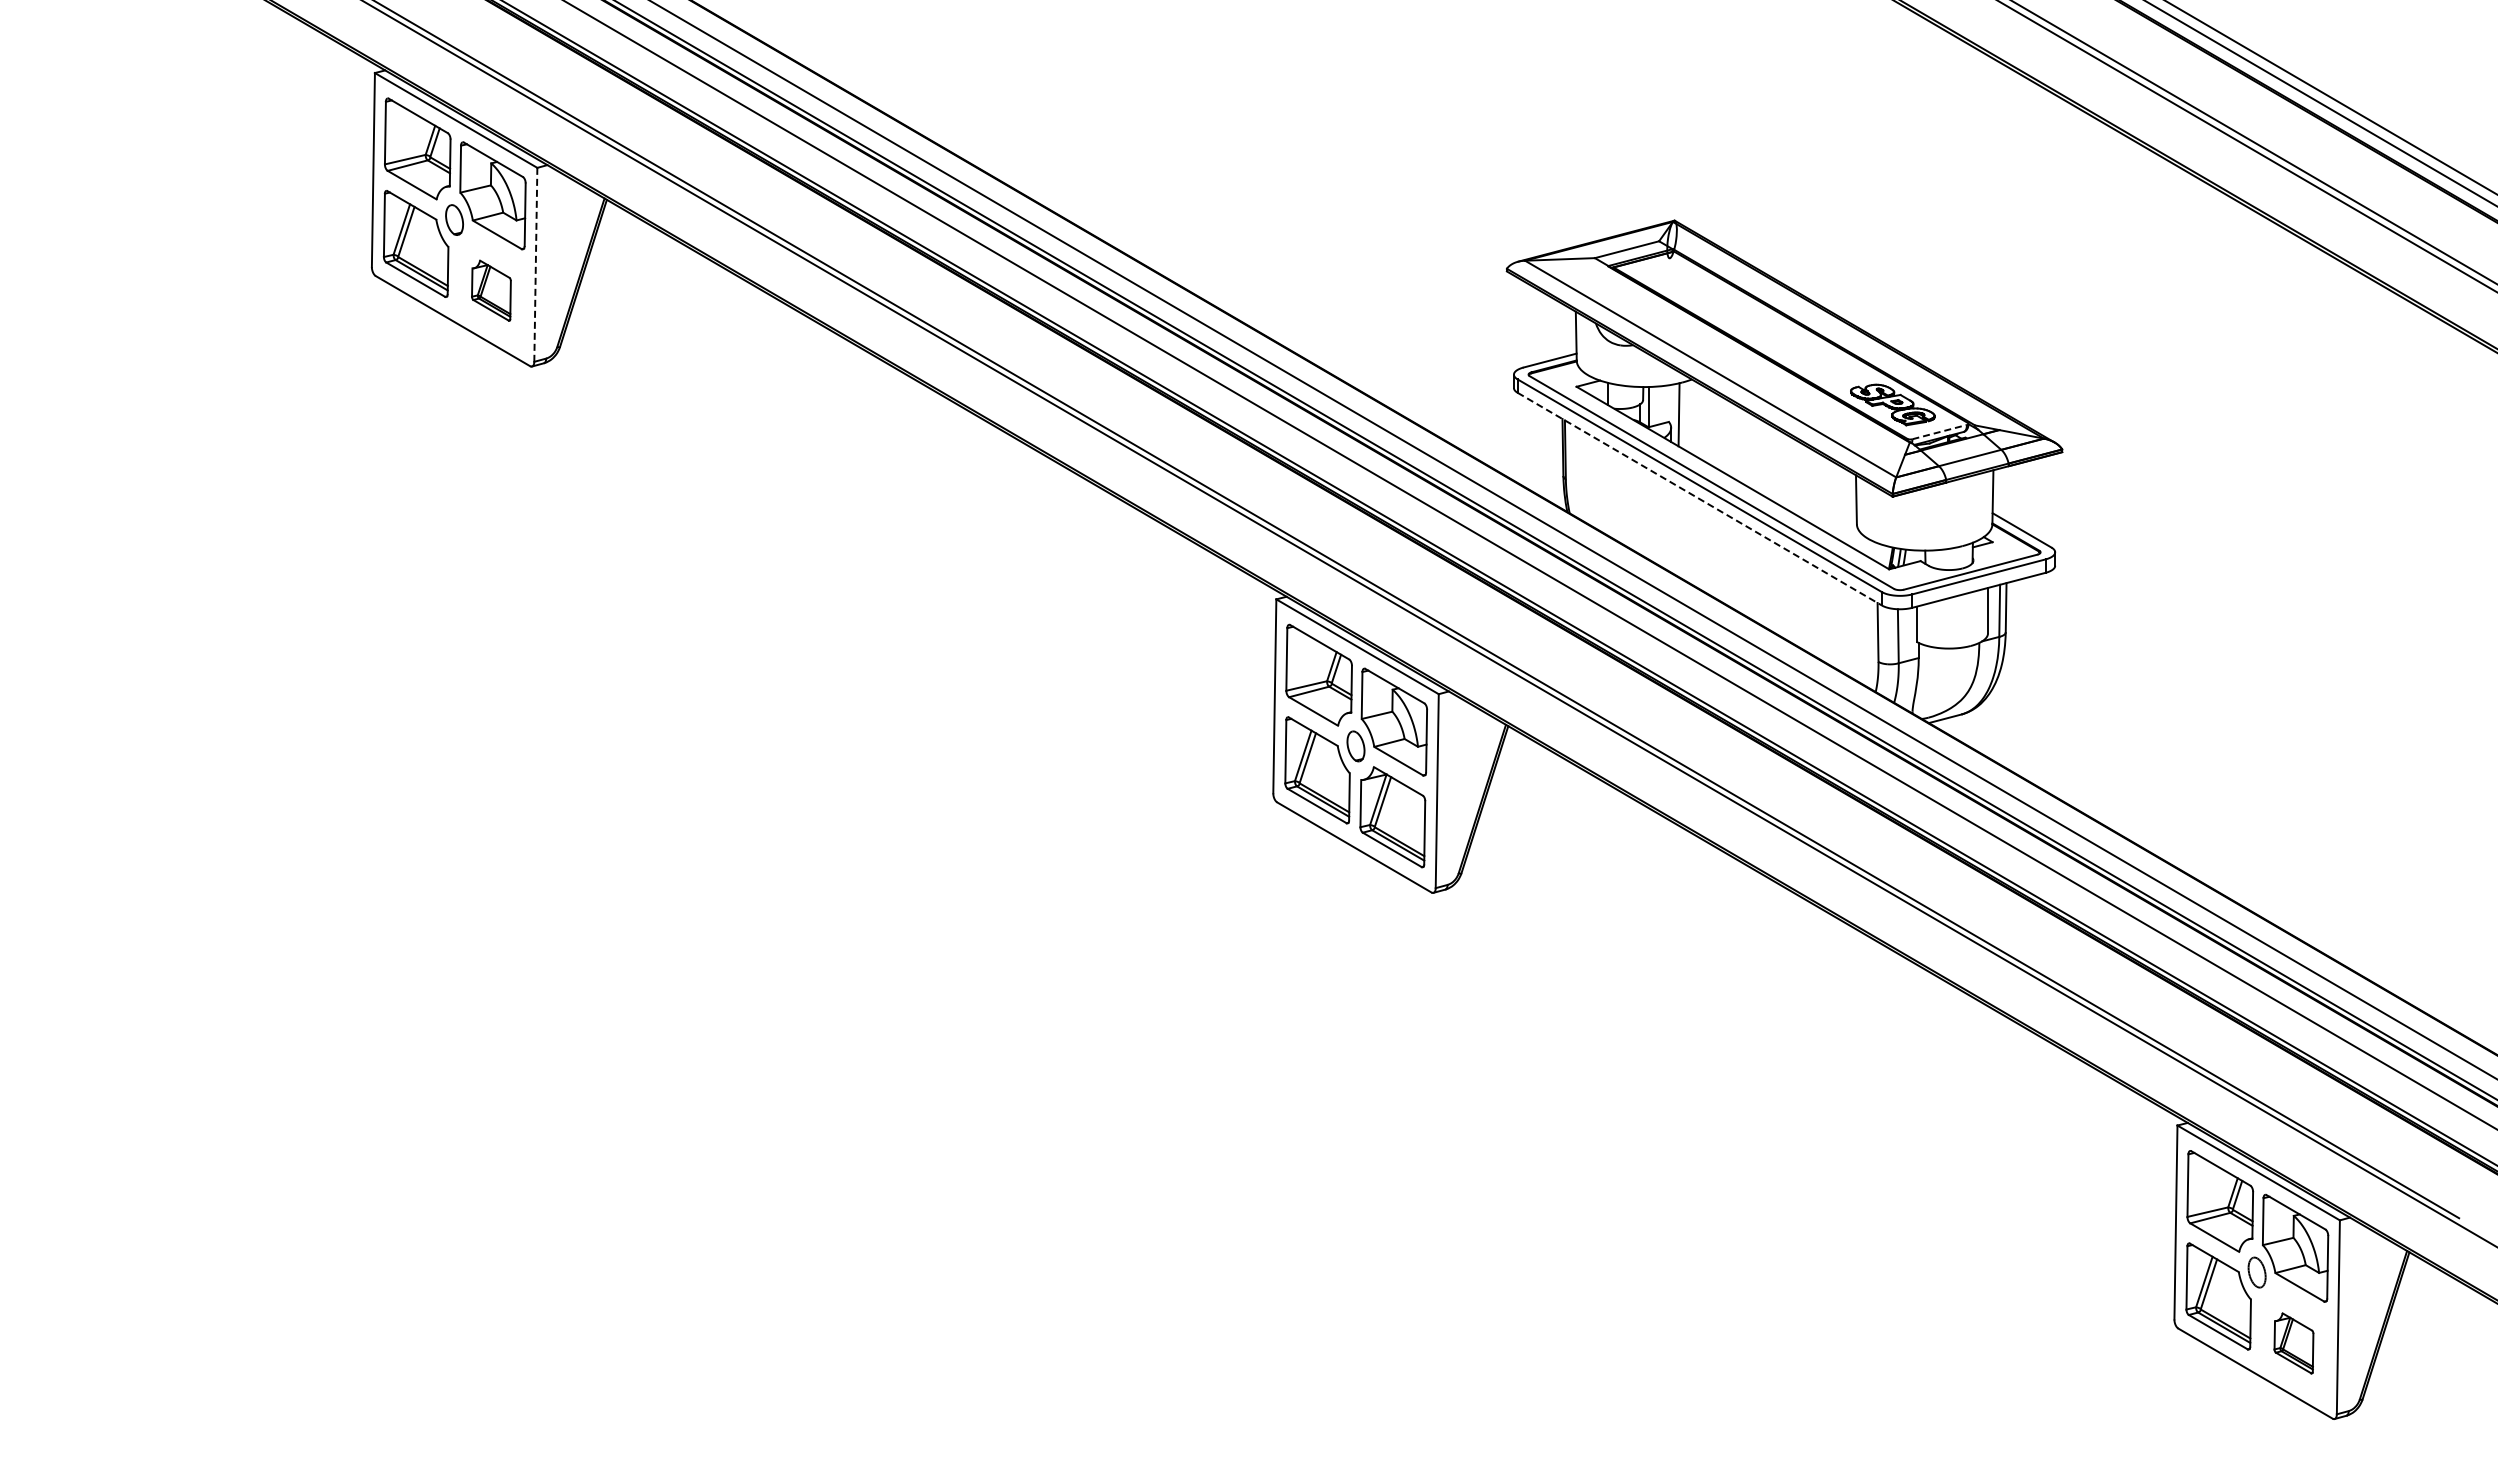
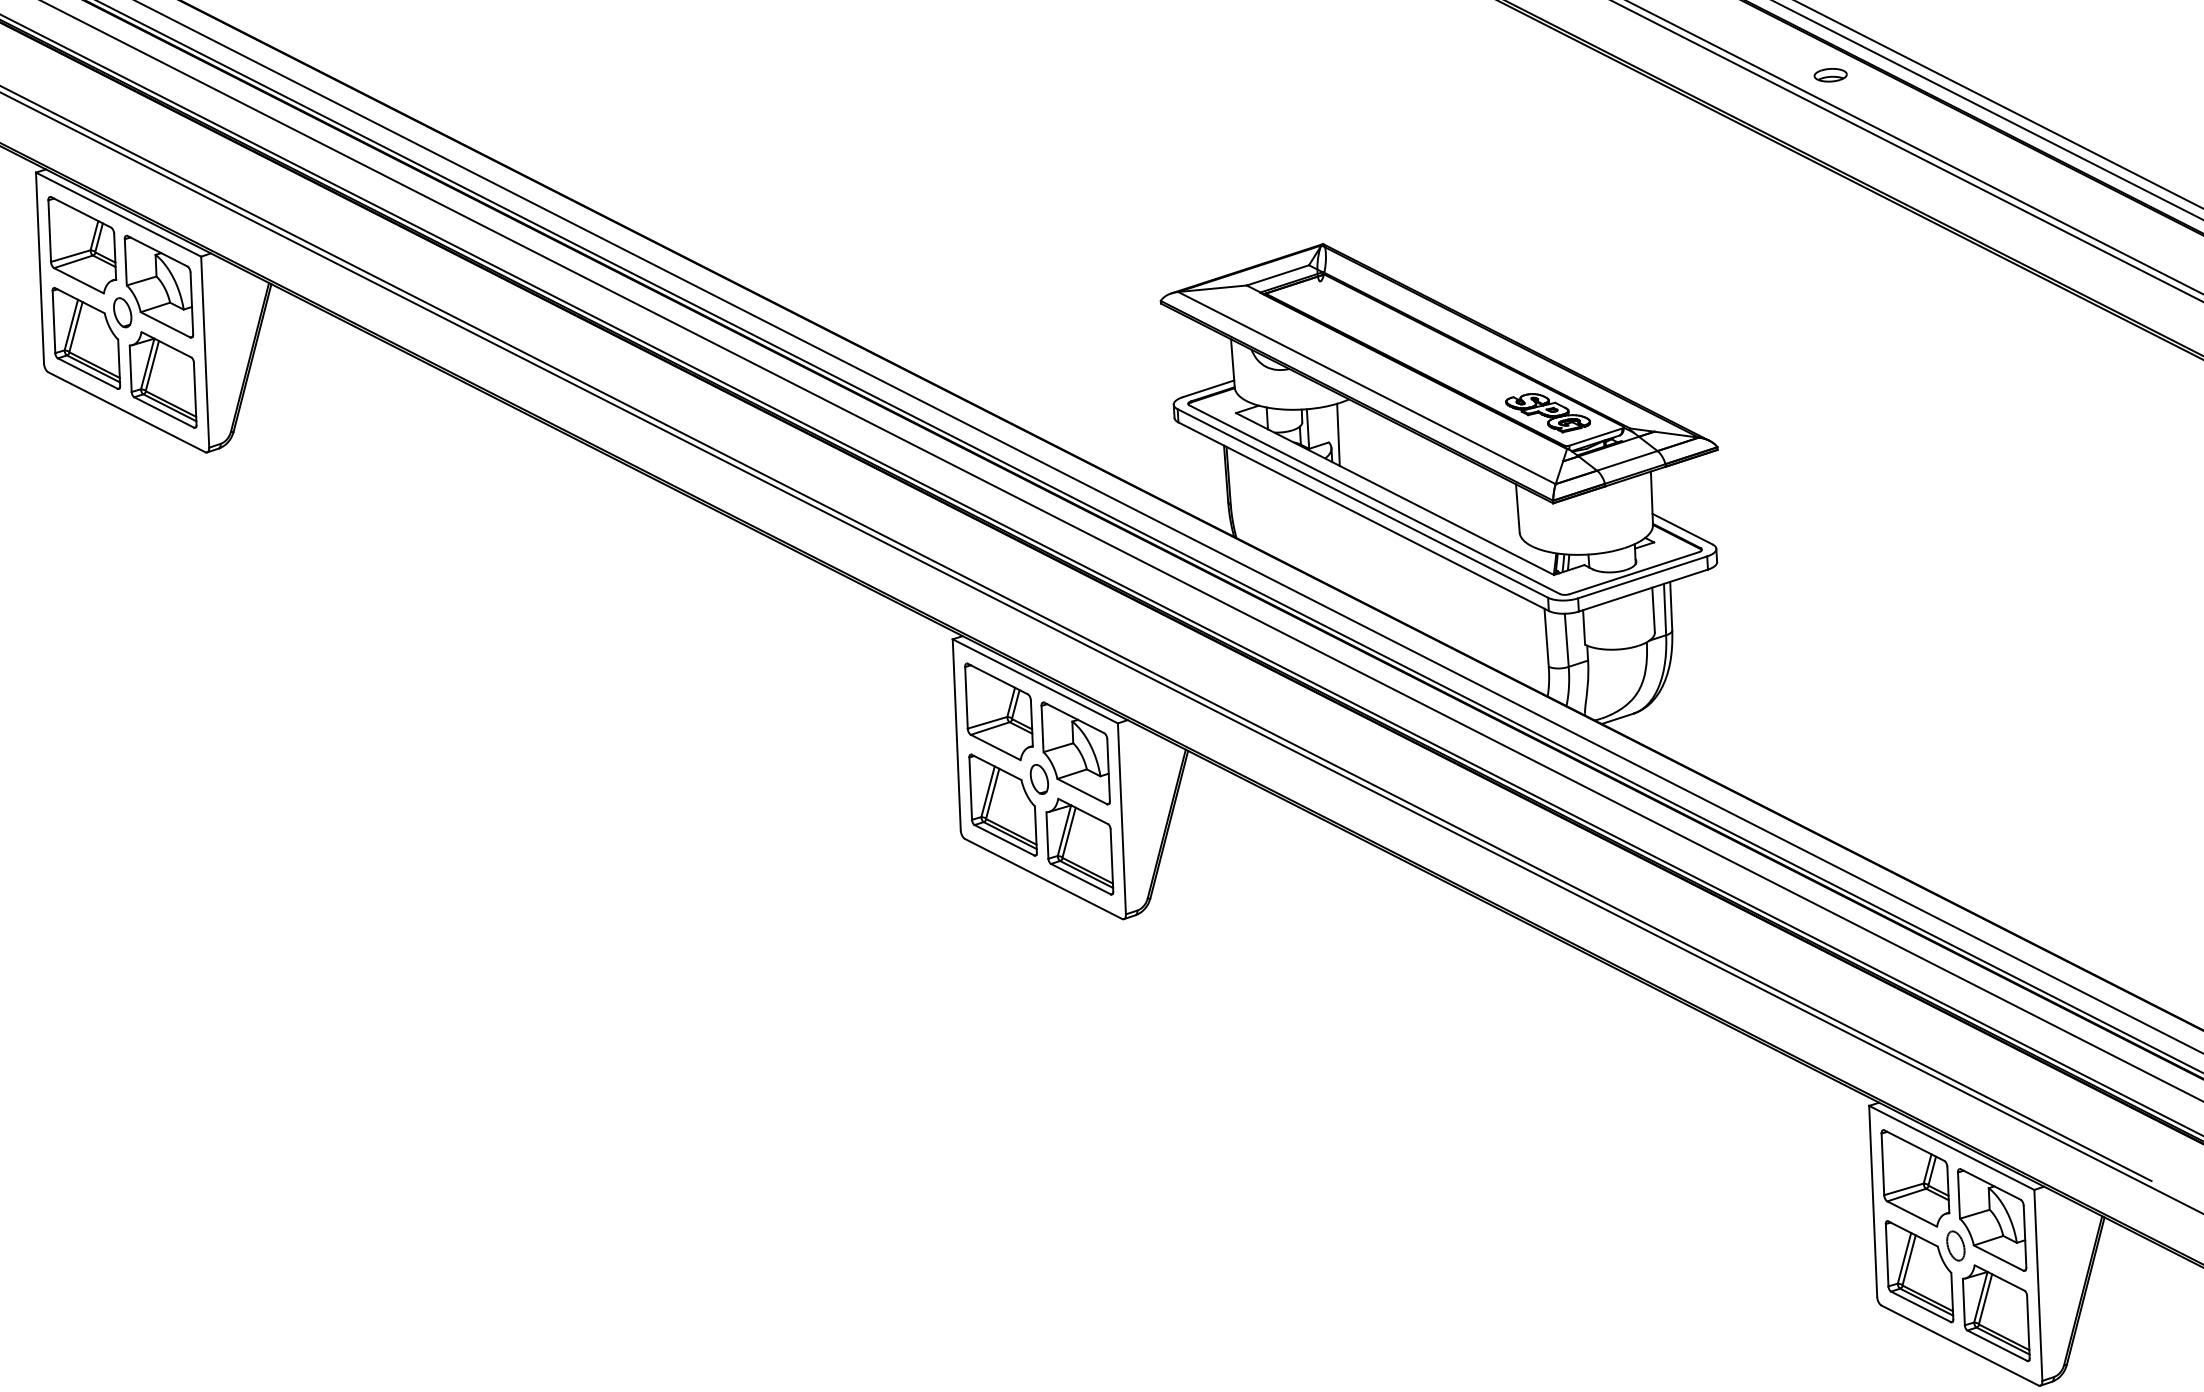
part: (2198, 78) -> (1830, 74), added
line: (535, 264) -> (204, 351), dashed -> solid
part: (491, 290) -> (163, 379), size x1.67
line: (1940, 431) -> (1596, 436), dashed -> solid
line: (1699, 499) -> (1363, 517), dashed -> solid
part: (2293, 1343) -> (1995, 1313), size x1.67

